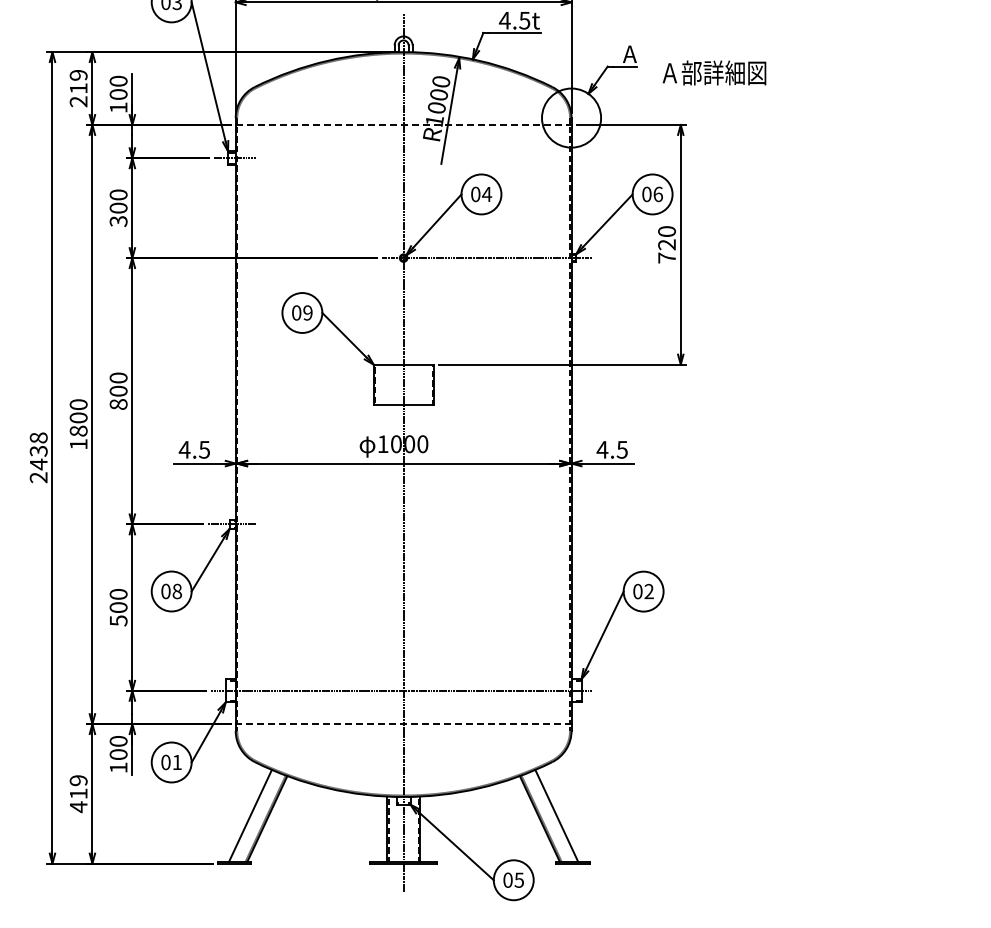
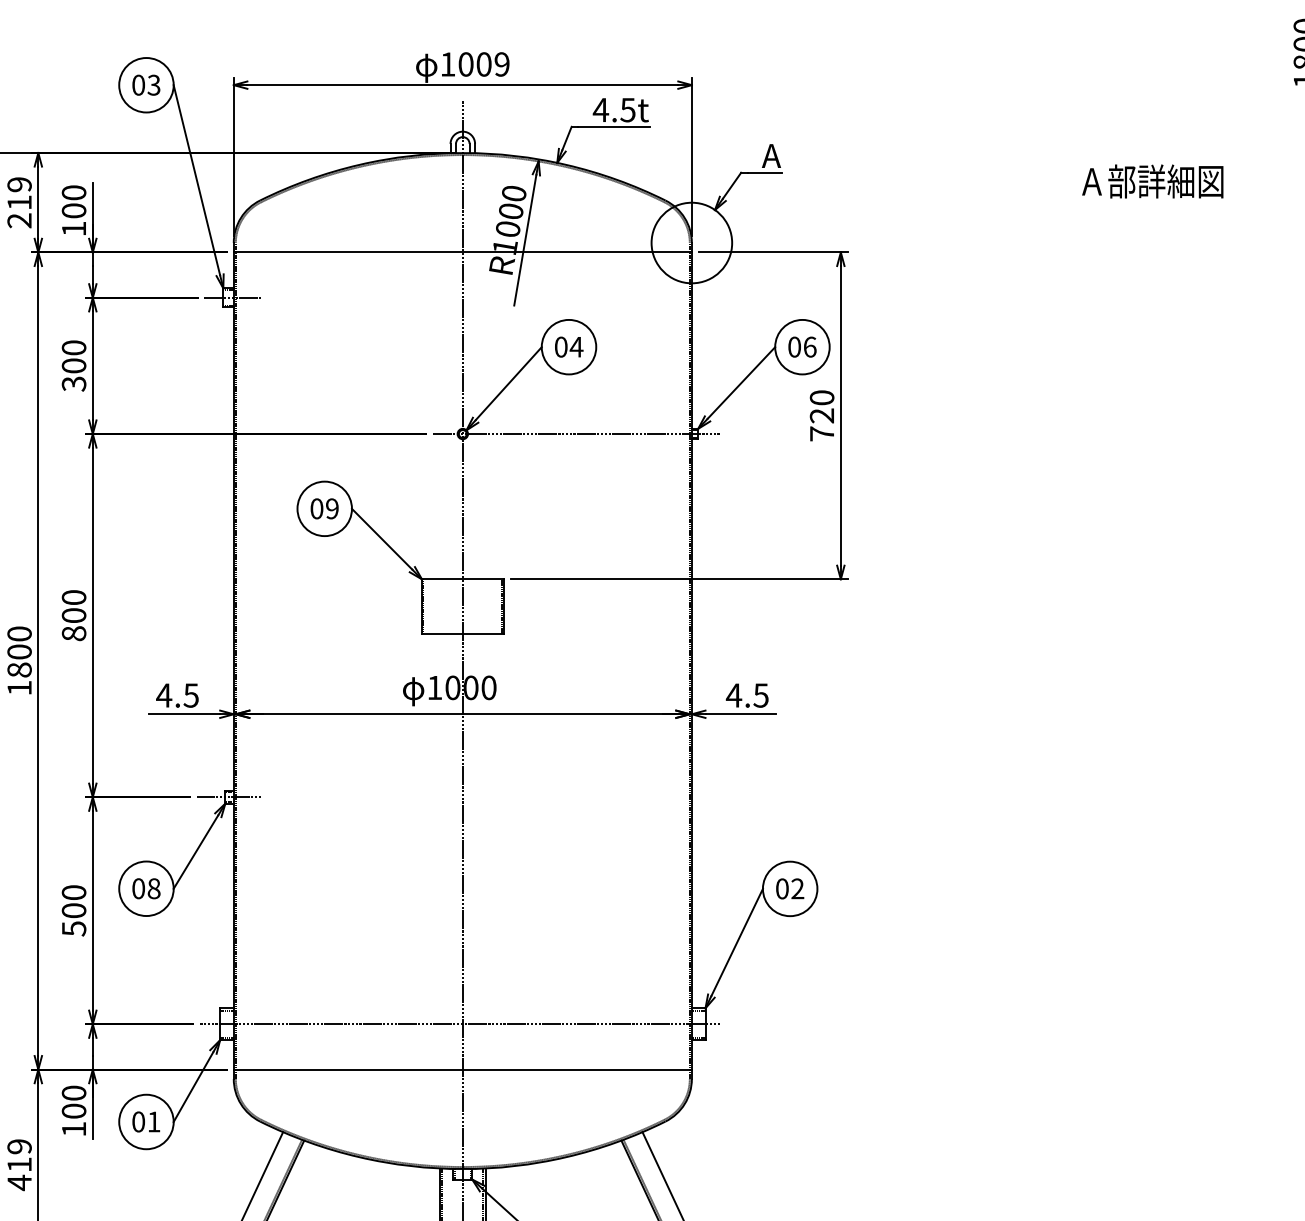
text: (714, 72) -> (1152, 180), moved
line: (403, 124) -> (462, 251), dashed -> solid
line: (403, 724) -> (462, 1070), dashed -> solid

